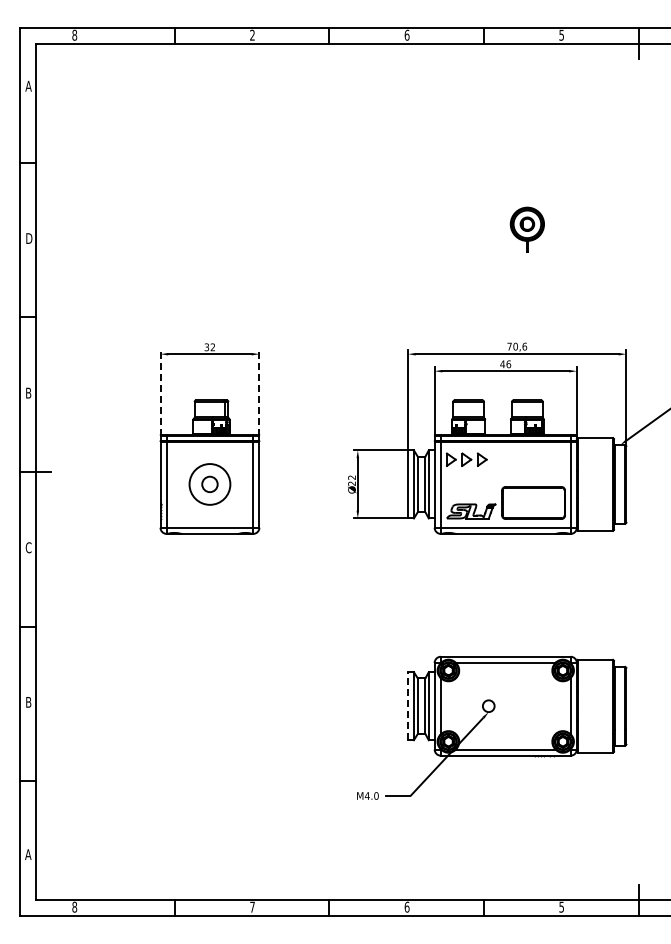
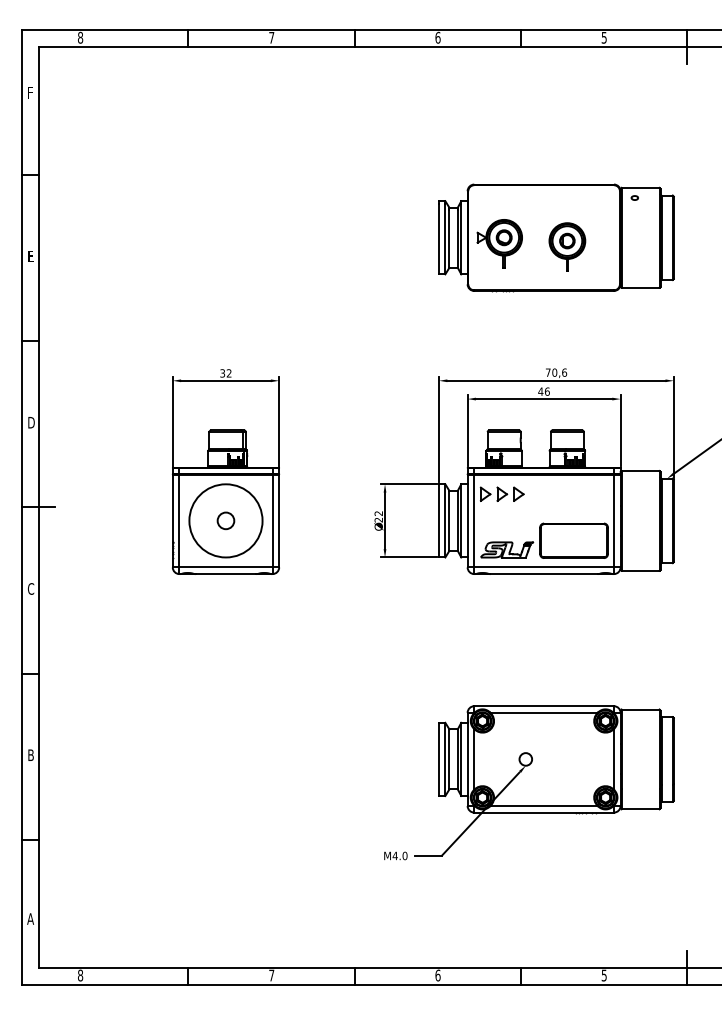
text: (252, 34) -> (271, 36), 2 -> 7
text: (28, 85) -> (30, 91), A -> F
part: (517, 221) -> (556, 238), added
text: (29, 238) -> (31, 256), D -> E
text: (29, 392) -> (31, 421), B -> D
line: (160, 393) -> (172, 423), dashed -> solid
line: (259, 393) -> (279, 423), dashed -> solid
circle: (209, 484) -> (225, 520), size x1.67
line: (408, 705) -> (439, 758), dashed -> solid

